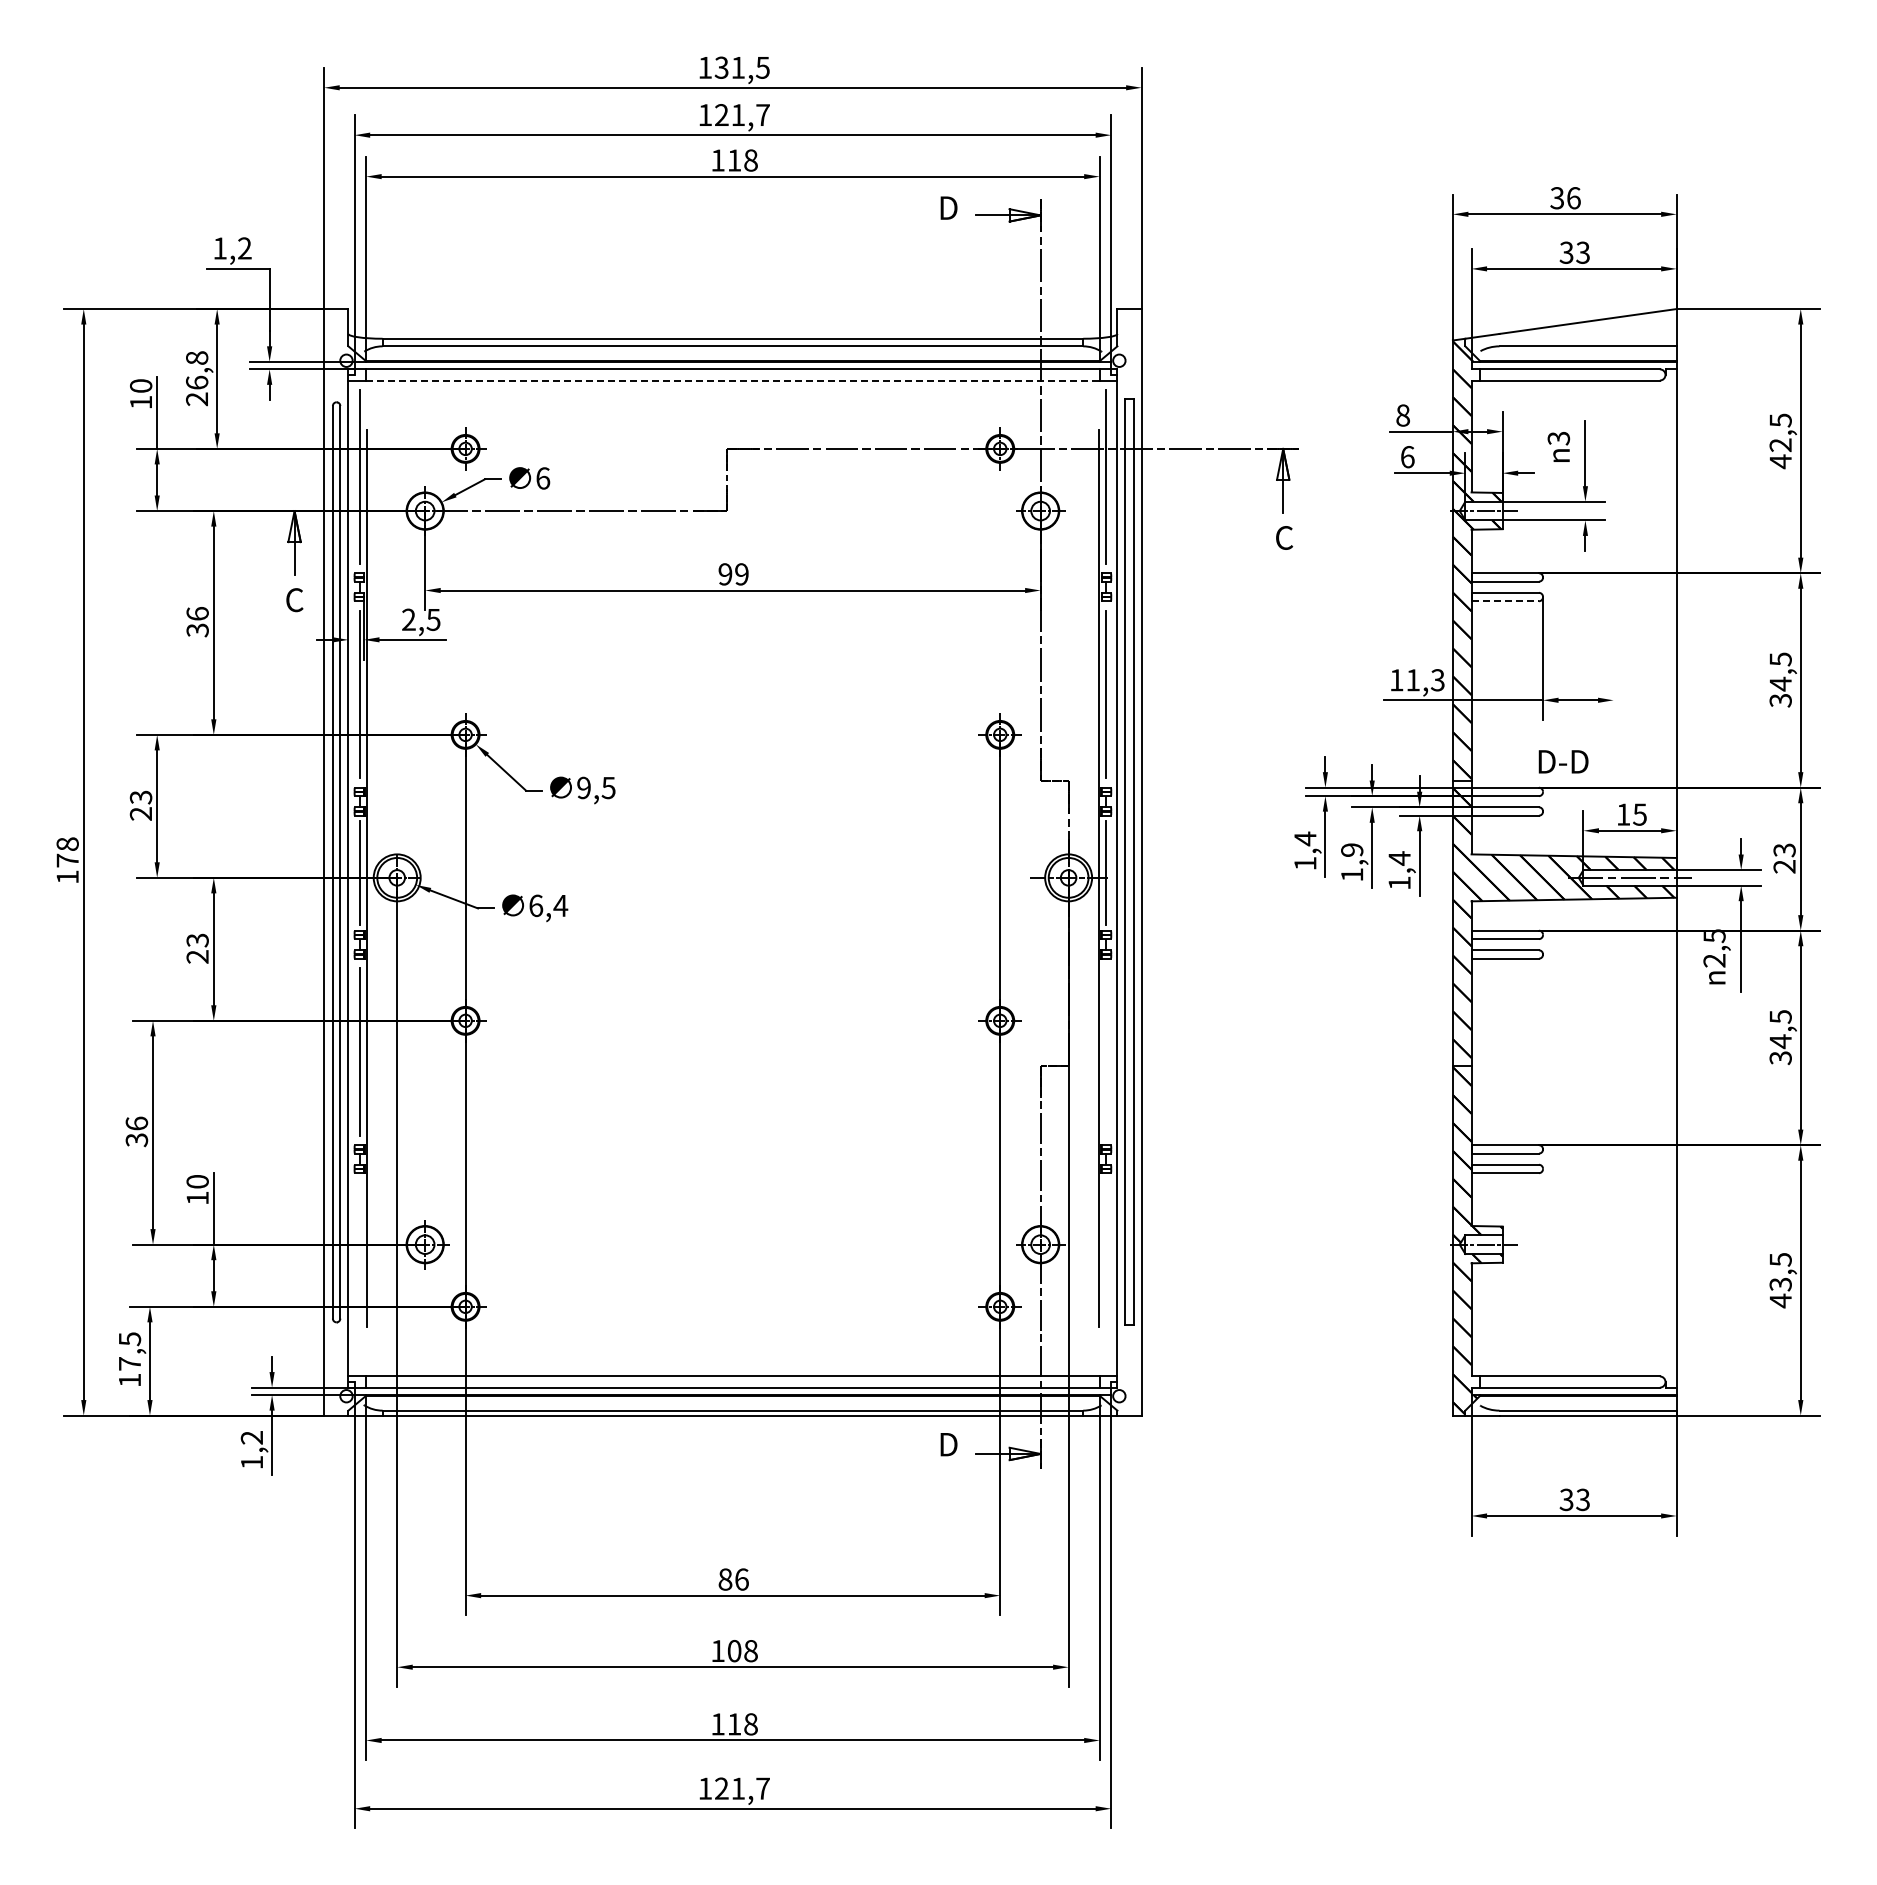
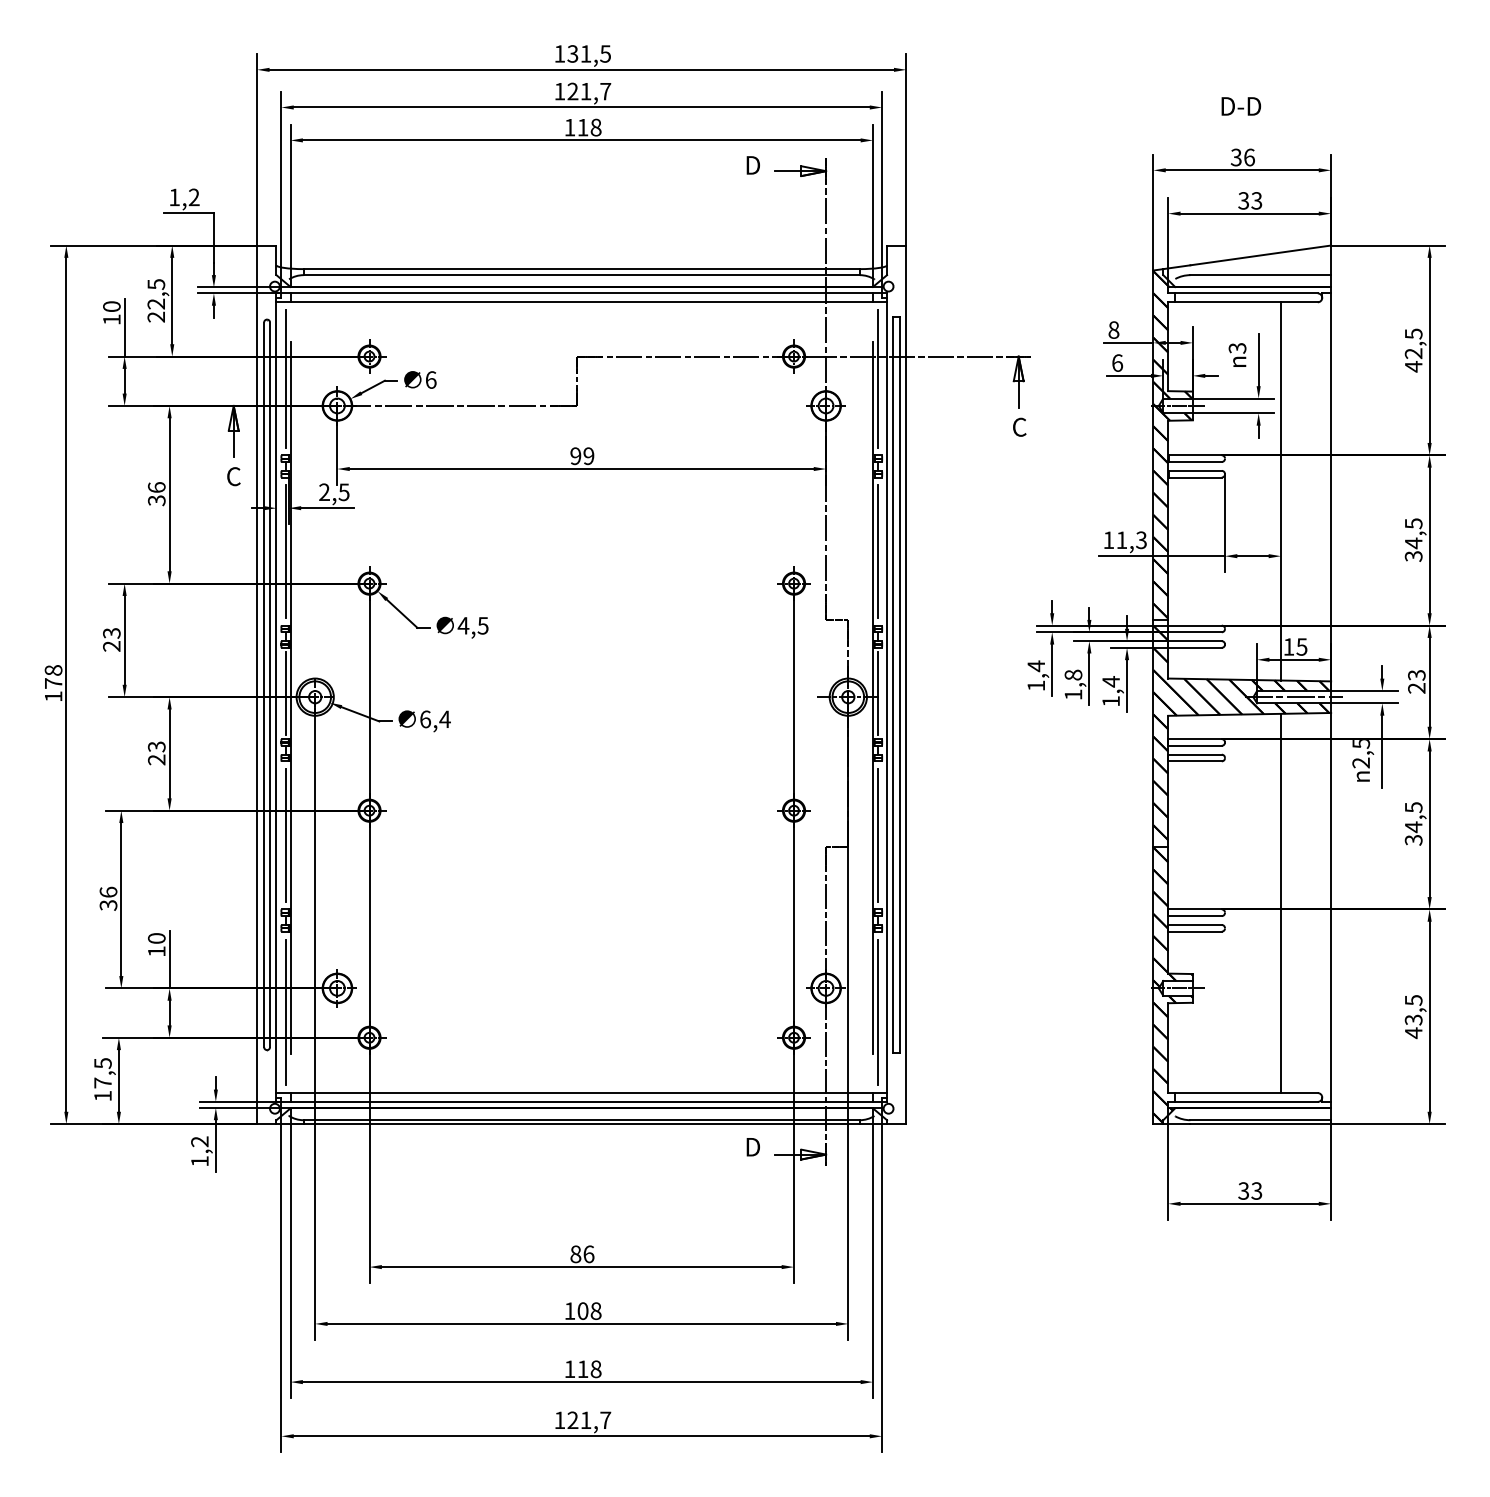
text: (197, 370) -> (156, 294), 26,8 -> 22,5
line: (732, 380) -> (581, 302), dashed -> solid
line: (1506, 601) -> (1195, 477), dashed -> solid
line: (1613, 618) -> (1280, 491), added
text: (1563, 761) -> (1241, 106), moved
text: (583, 787) -> (463, 625), 9,5 -> 4,5
text: (1352, 849) -> (1073, 674), 1,9 -> 1,8
line: (1105, 1051) -> (877, 835), added
line: (1613, 1137) -> (1280, 903), added
line: (360, 1274) -> (286, 1012), added
line: (1105, 1274) -> (877, 1012), added

